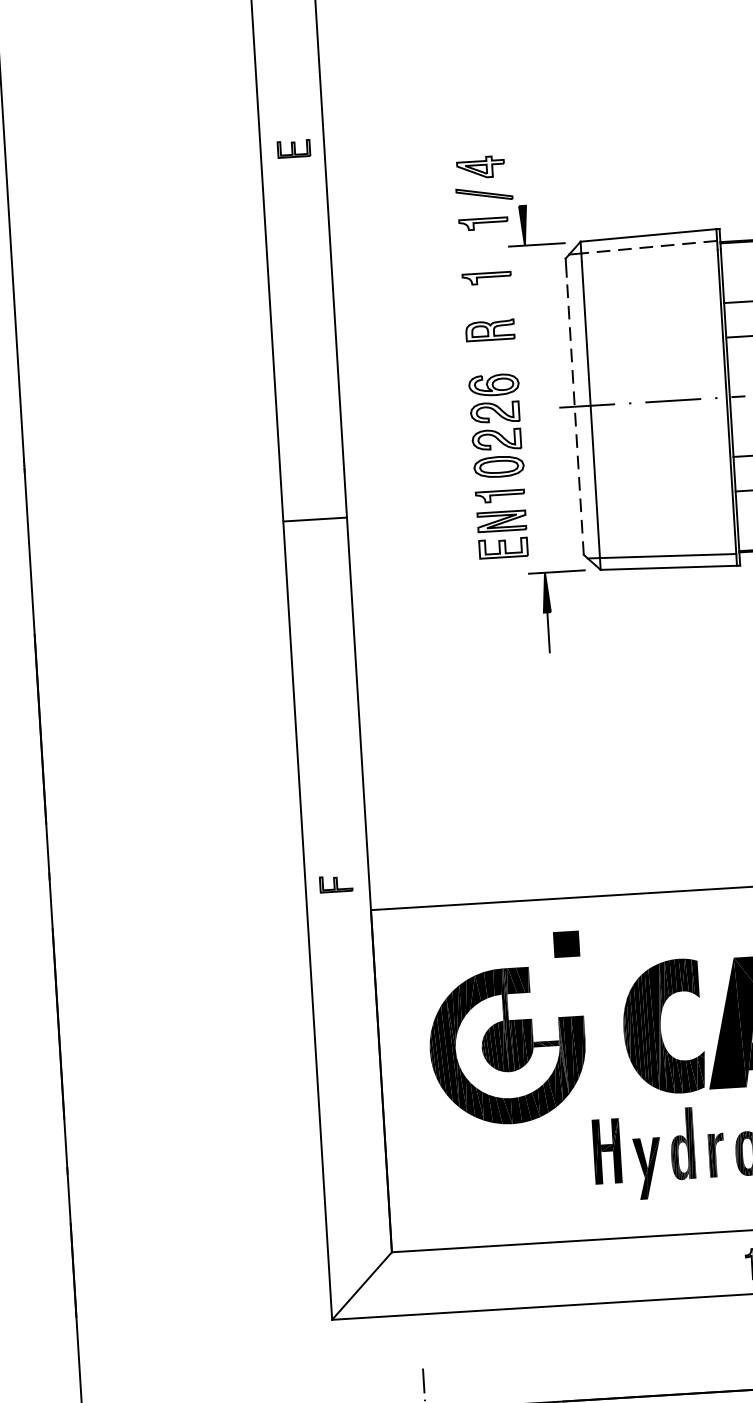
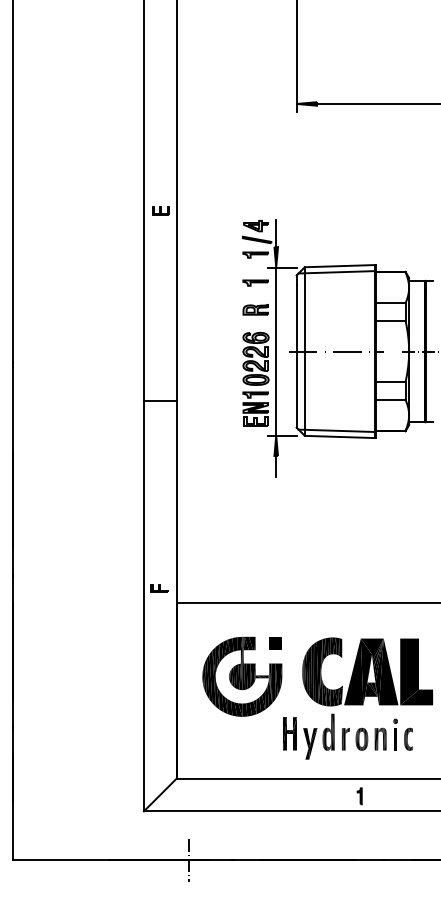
line: (521, 179) -> (276, 233), added
line: (648, 247) -> (339, 272), dashed -> solid
line: (535, 409) -> (276, 351), added
line: (574, 414) -> (296, 355), dashed -> solid
part: (566, 944) -> (275, 643), moved

